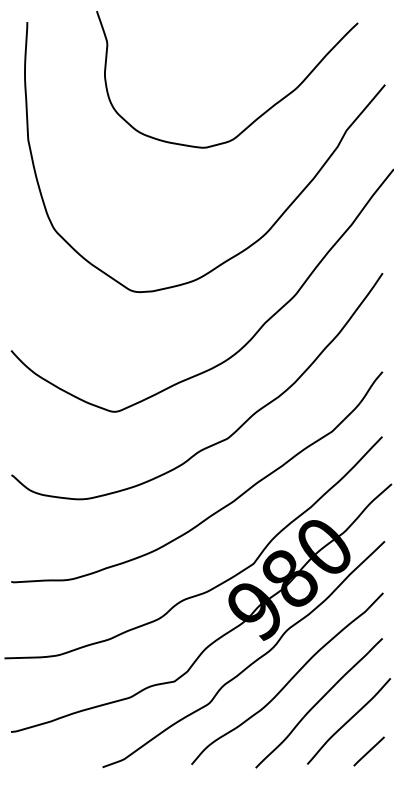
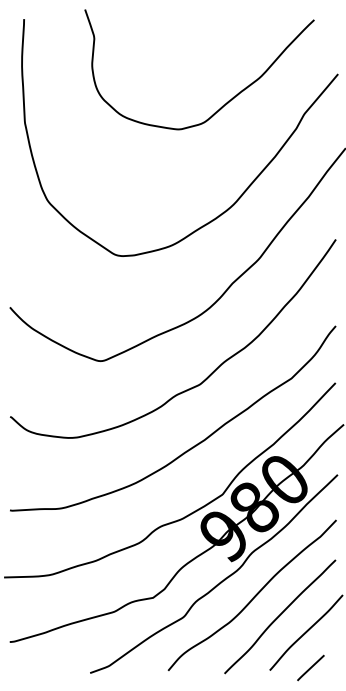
line: (368, 751) -> (310, 667), moved

